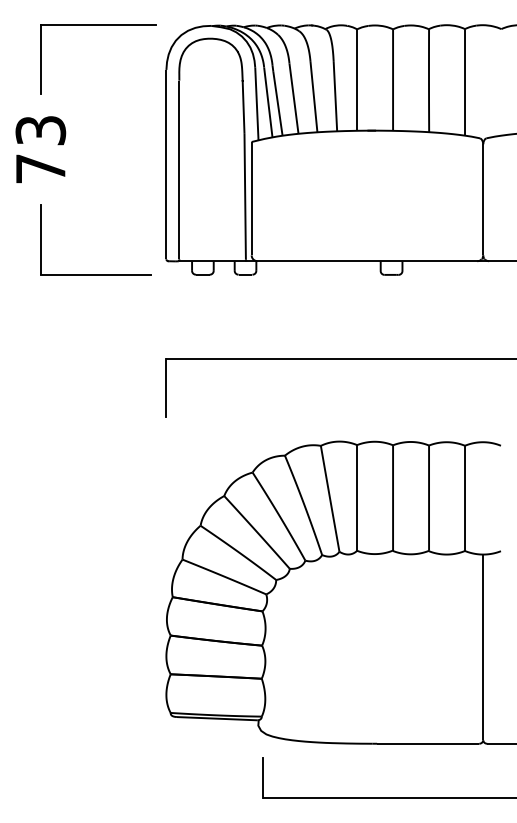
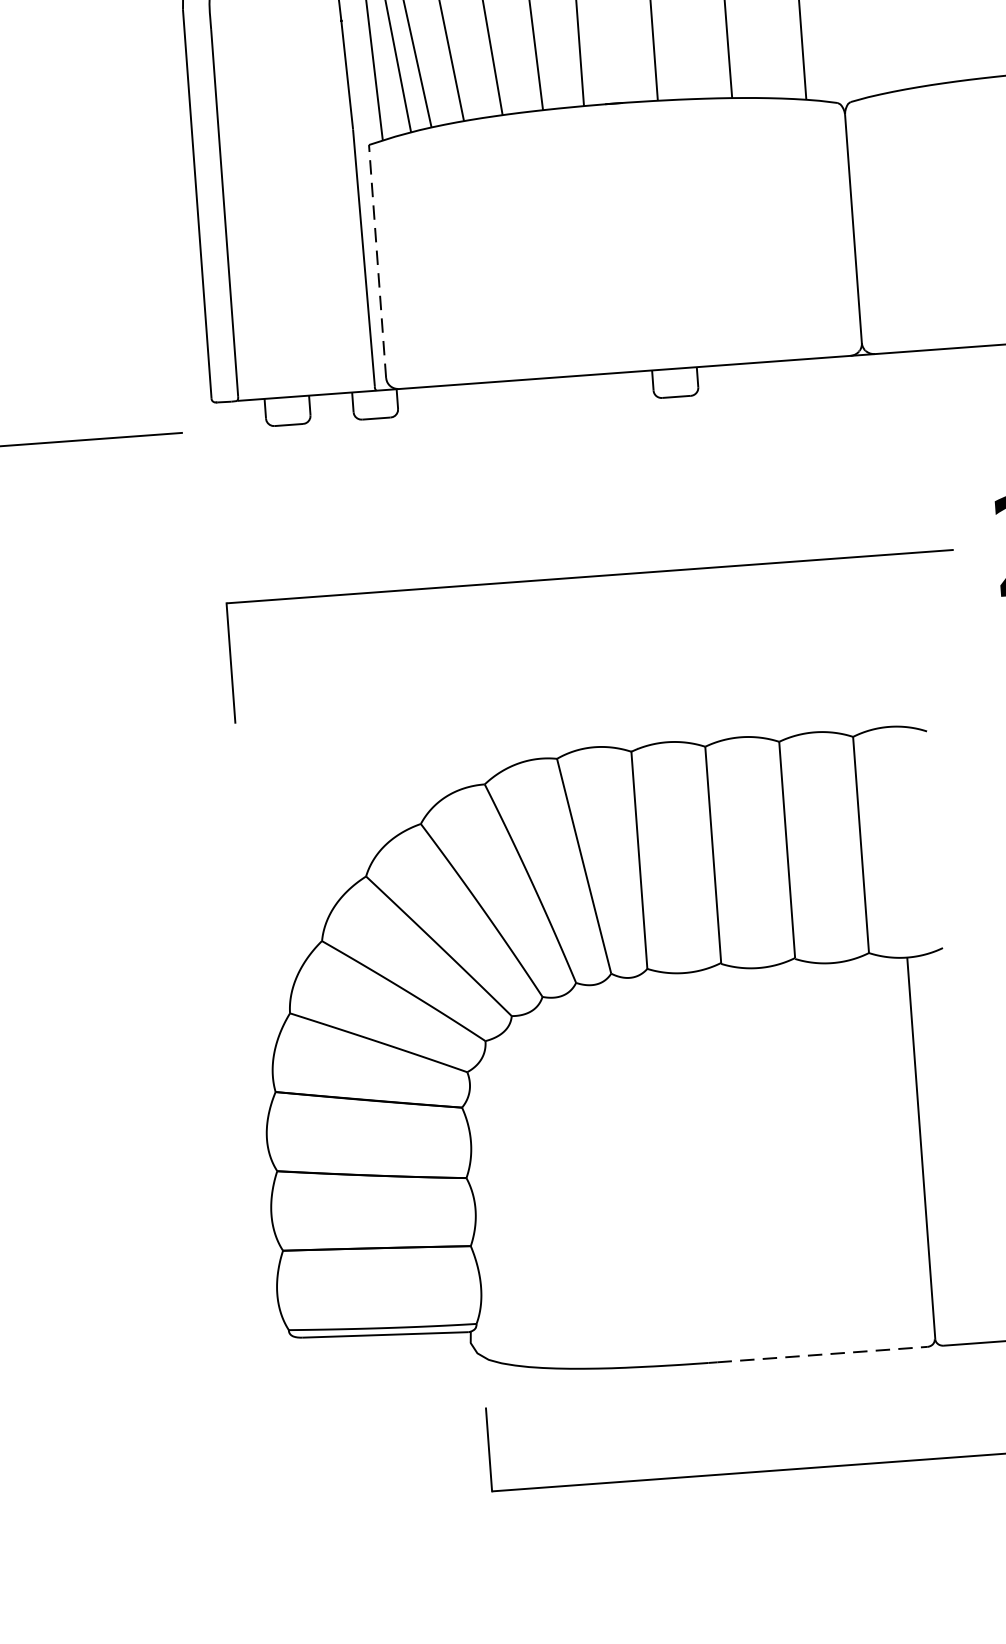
line: (251, 198) -> (377, 261), solid -> dashed
line: (428, 743) -> (823, 1354), solid -> dashed

